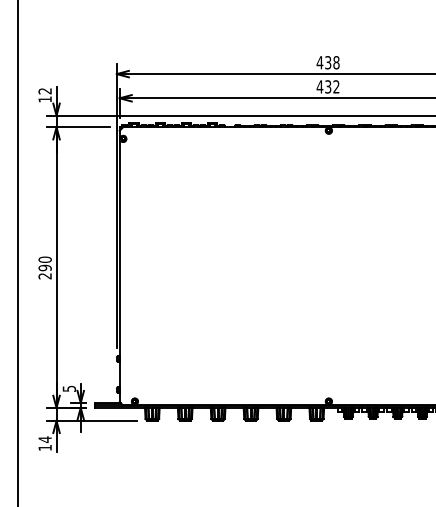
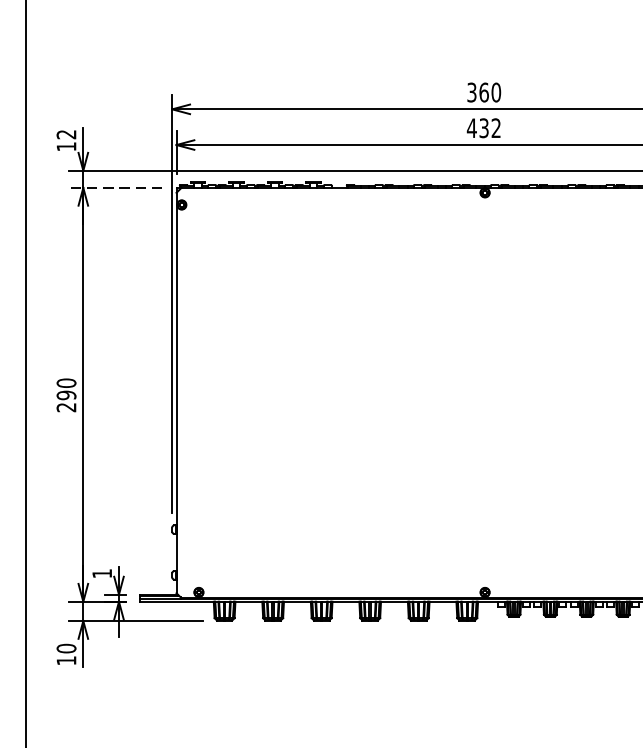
text: (327, 62) -> (483, 92), 438 -> 360
line: (78, 127) -> (115, 188), solid -> dashed
text: (69, 388) -> (102, 573), 5 -> 1
text: (44, 439) -> (65, 648), 14 -> 10

